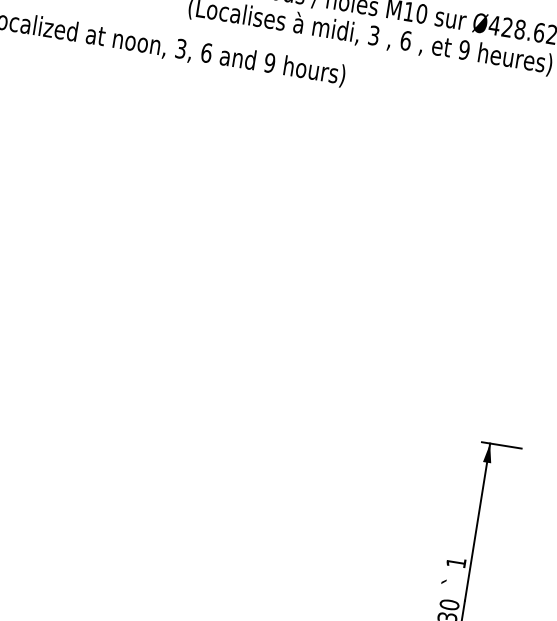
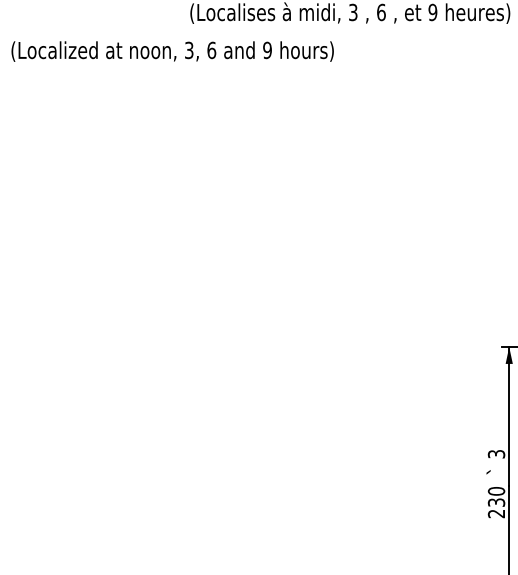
text: (456, 563) -> (496, 454), 1 -> 3

